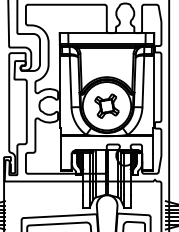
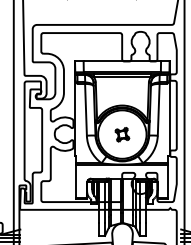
part: (107, 106) -> (122, 134), size x0.6

